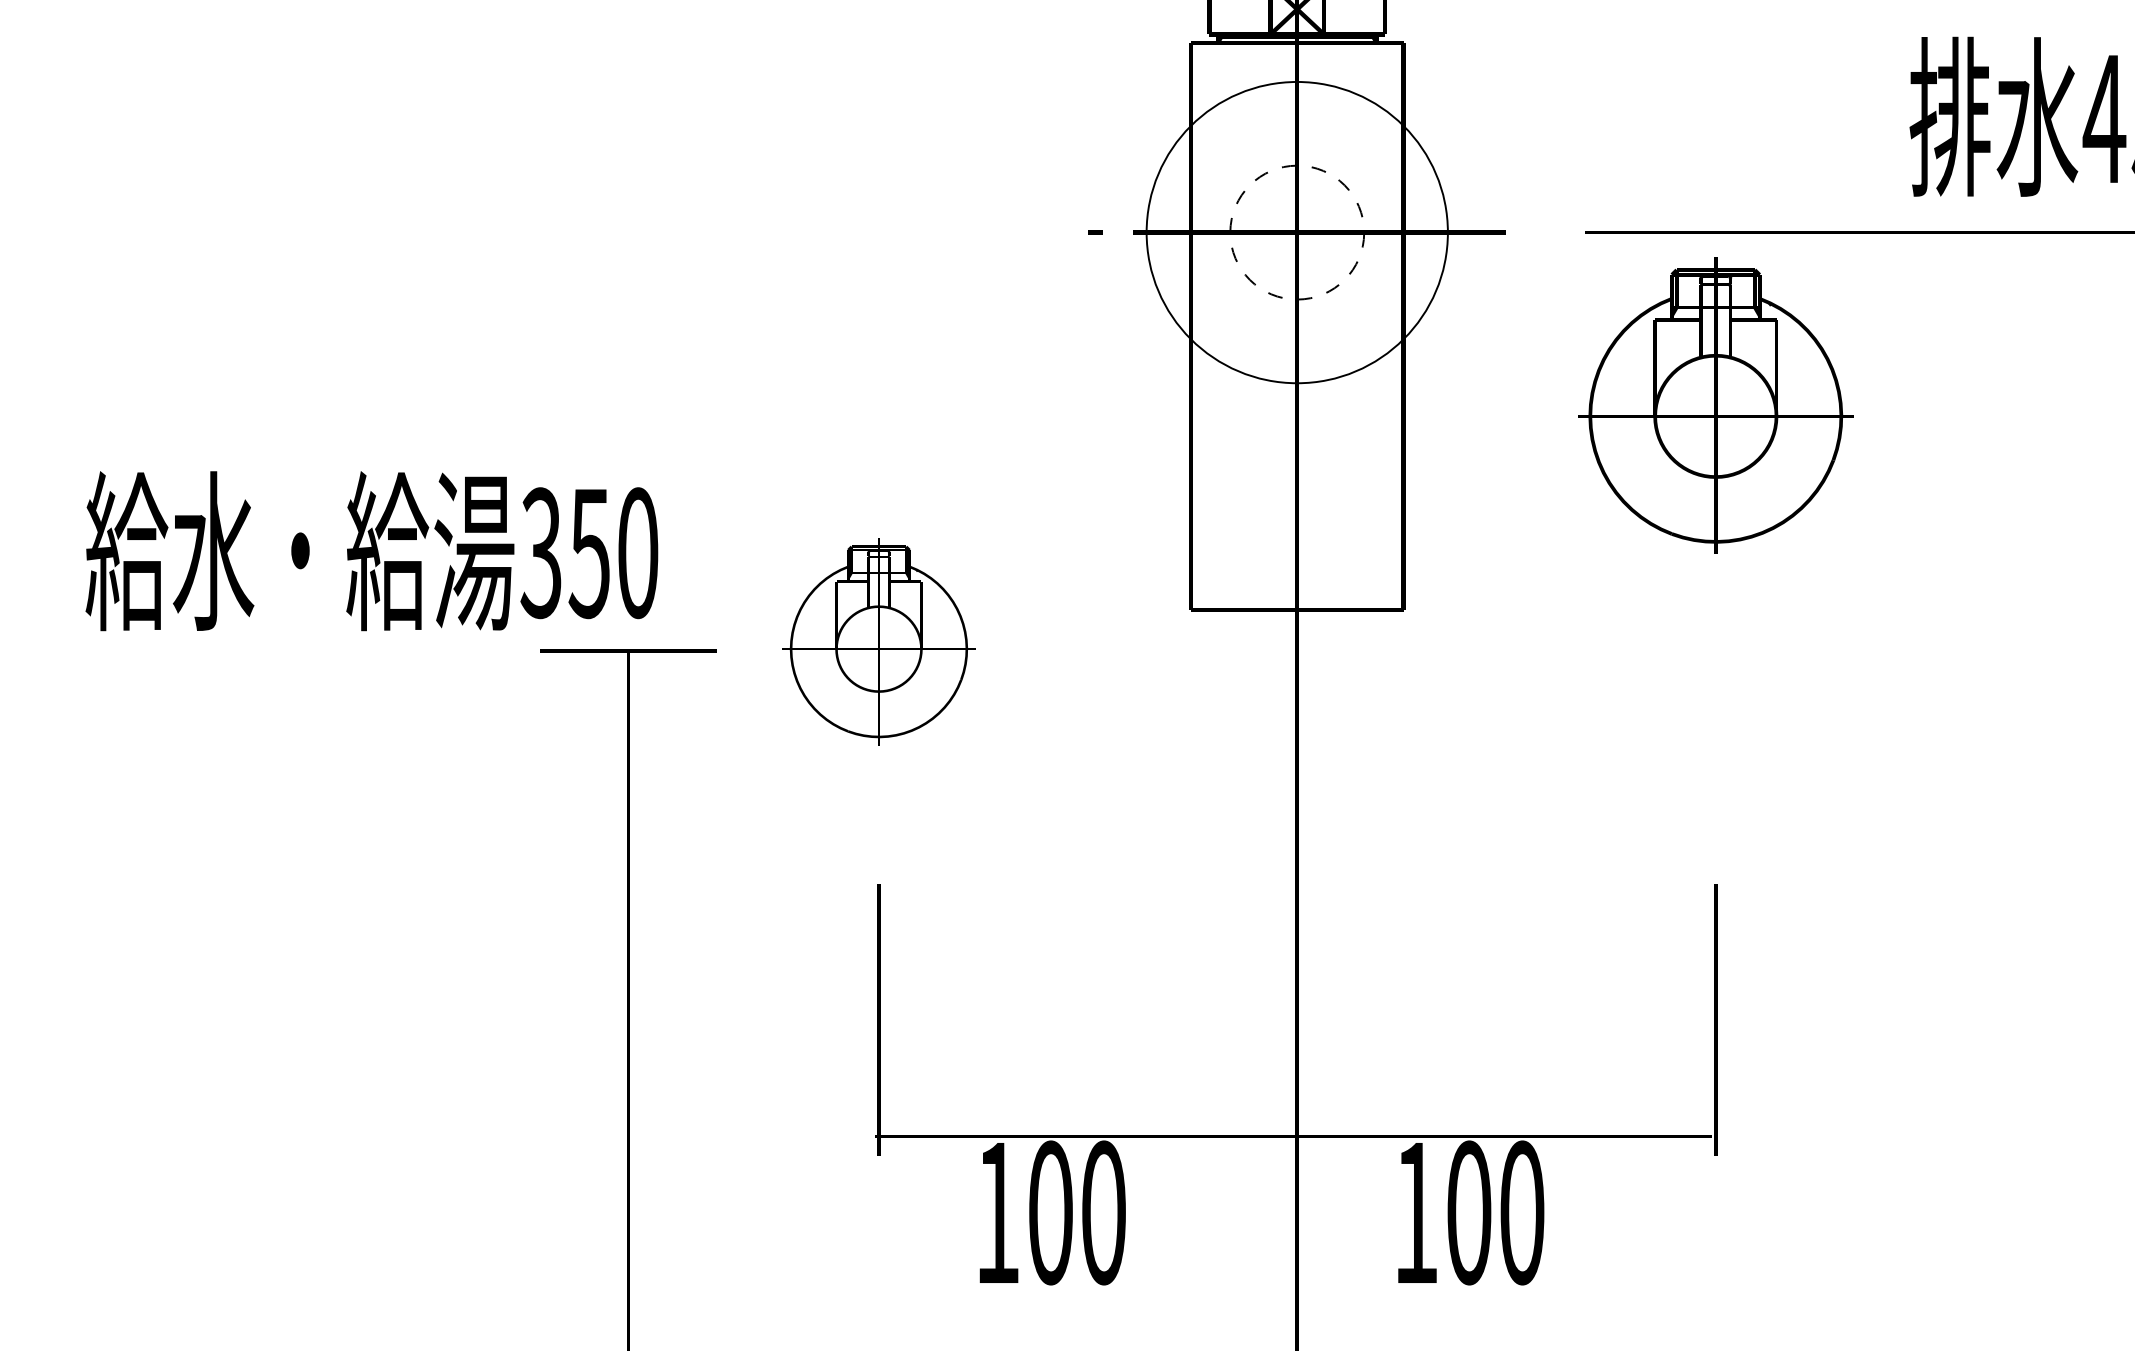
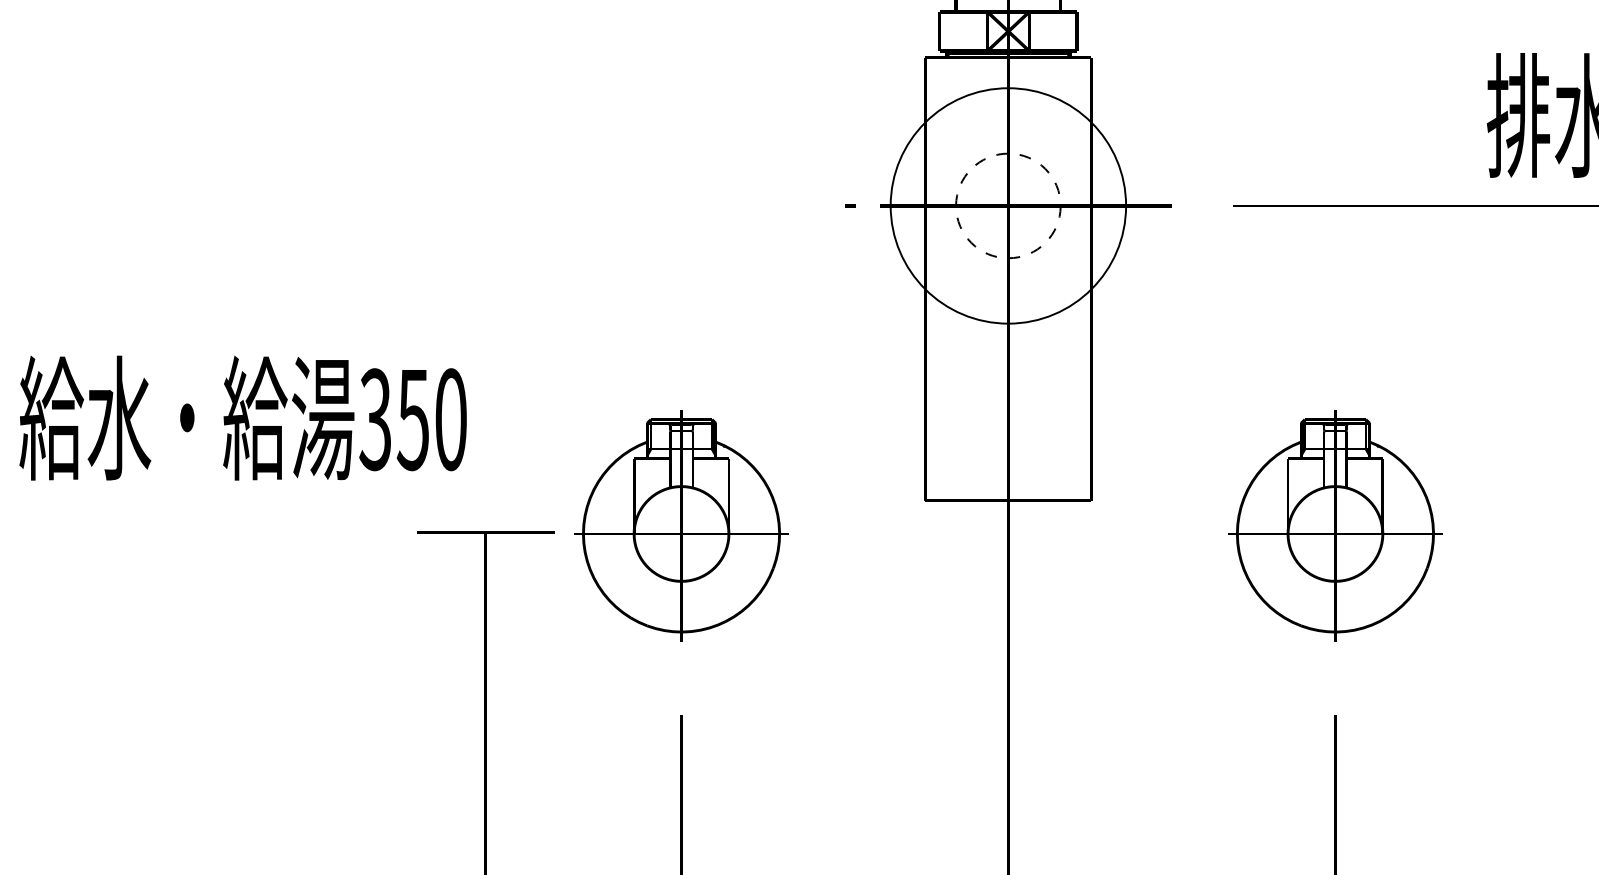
part: (1715, 405) -> (1335, 525), moved
text: (371, 551) -> (242, 418), moved
part: (878, 641) -> (681, 525), size x1.43

